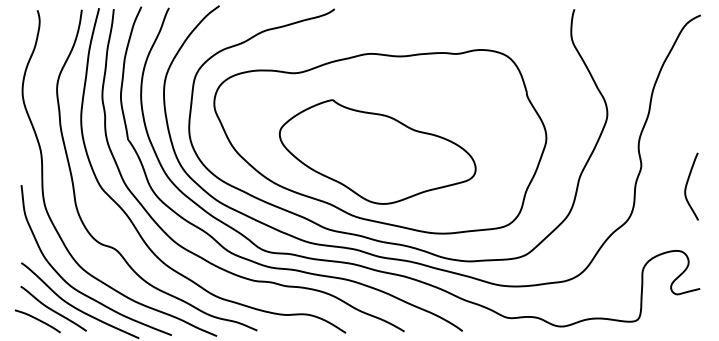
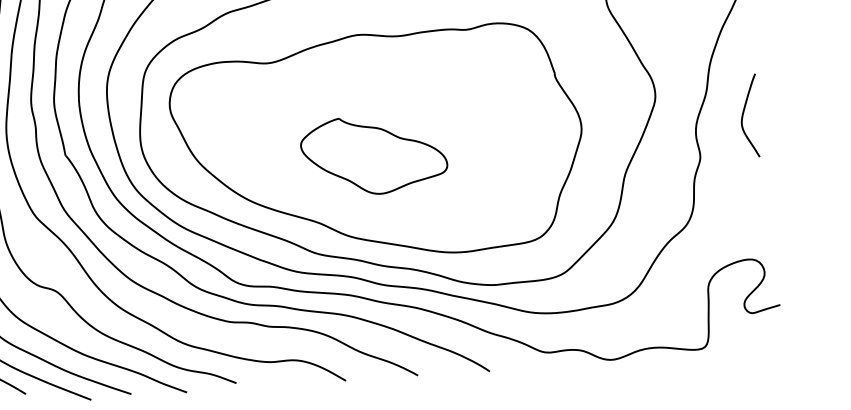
part: (377, 151) -> (373, 154), size x0.6
curve: (687, 185) -> (744, 114), moved

